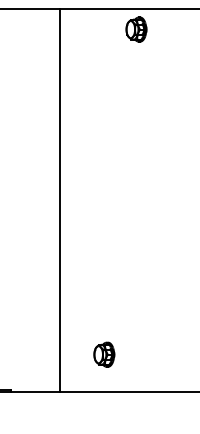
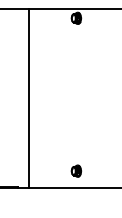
line: (59, 199) -> (28, 97), moved
part: (104, 353) -> (76, 170), moved

